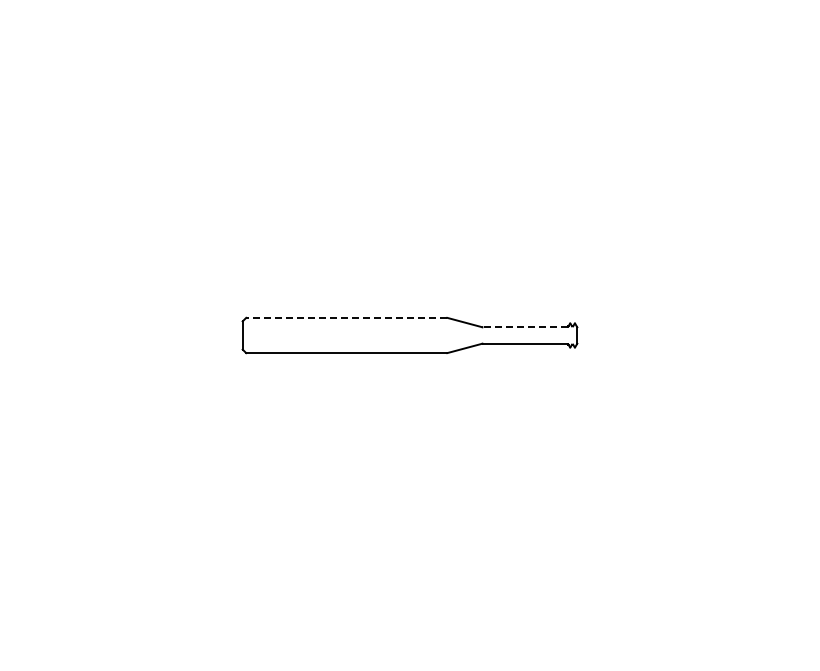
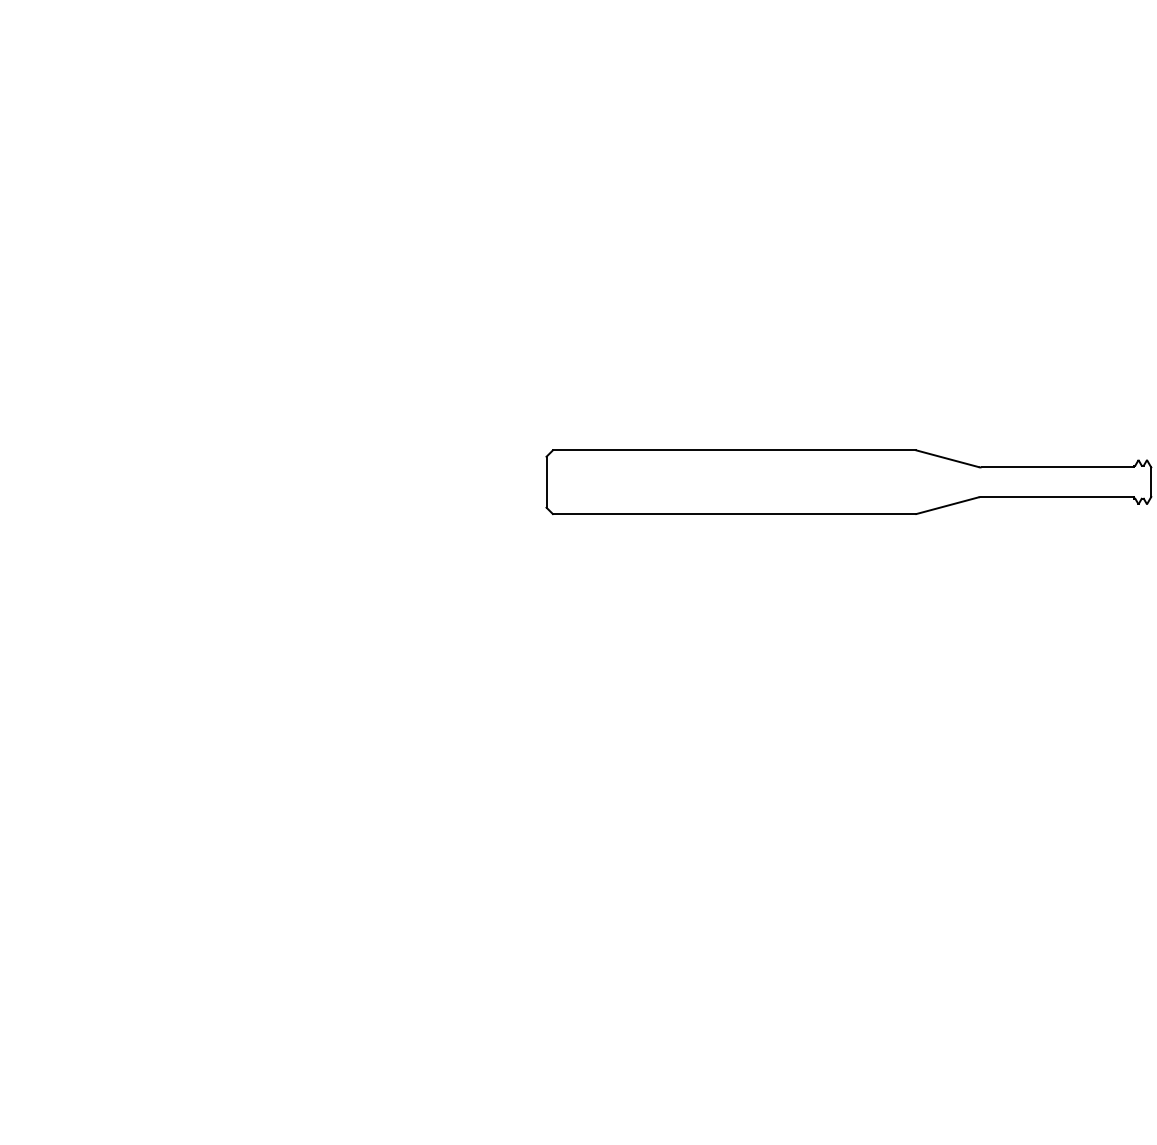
line: (346, 317) -> (734, 449), dashed -> solid
line: (525, 327) -> (1057, 467), dashed -> solid

